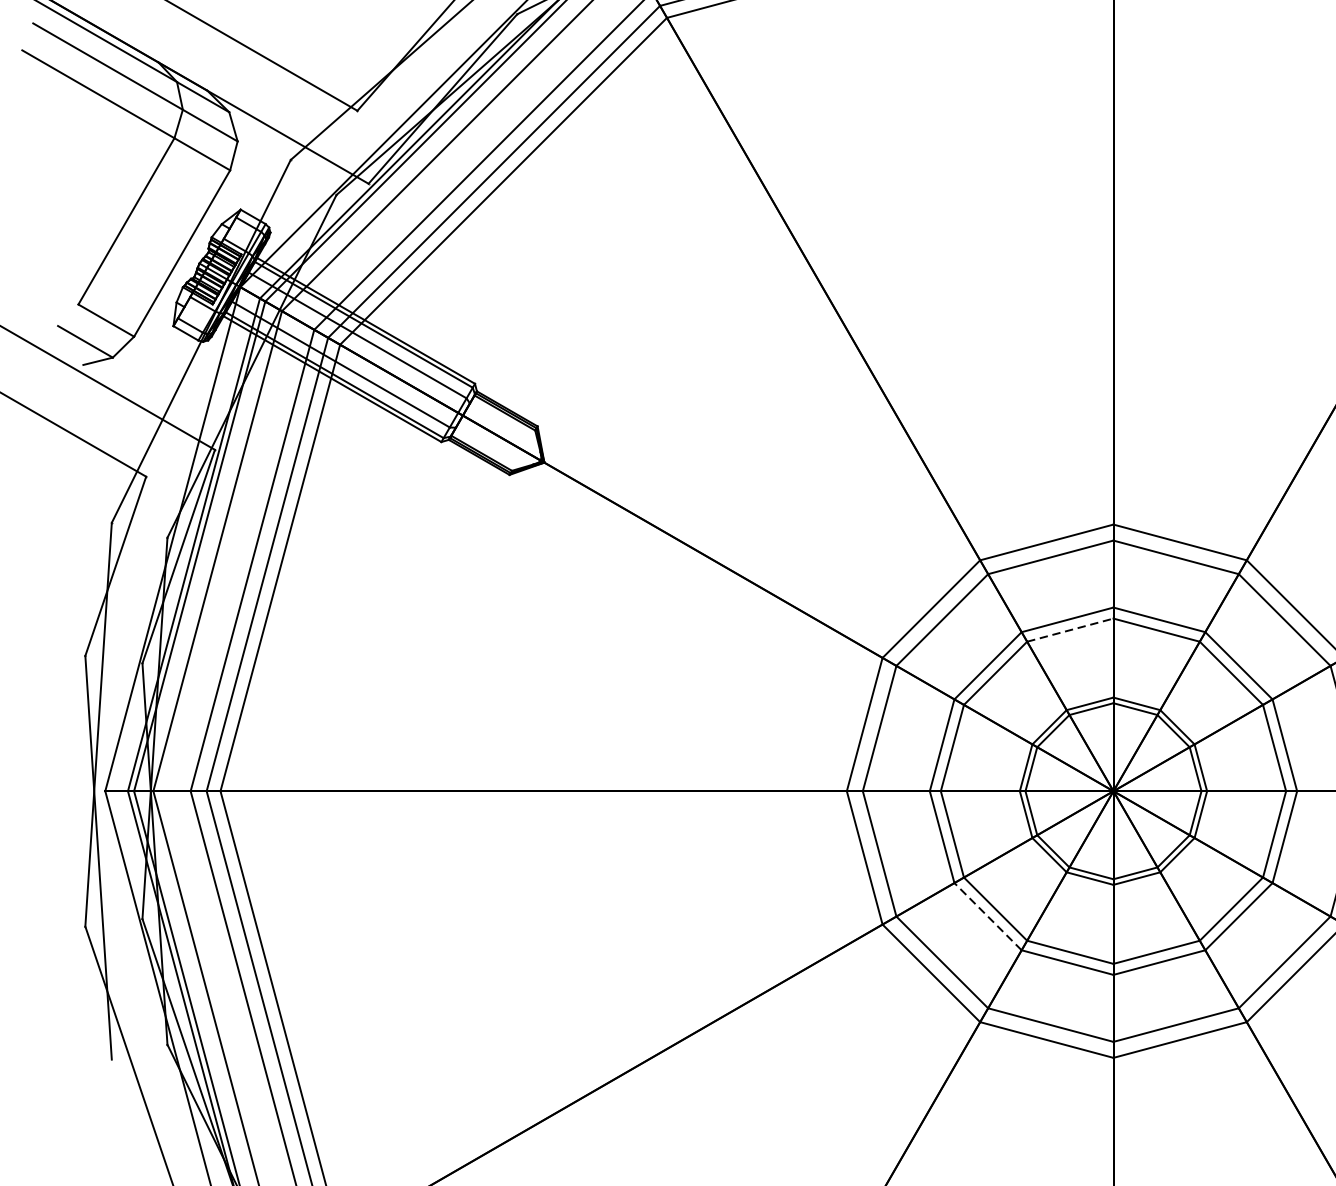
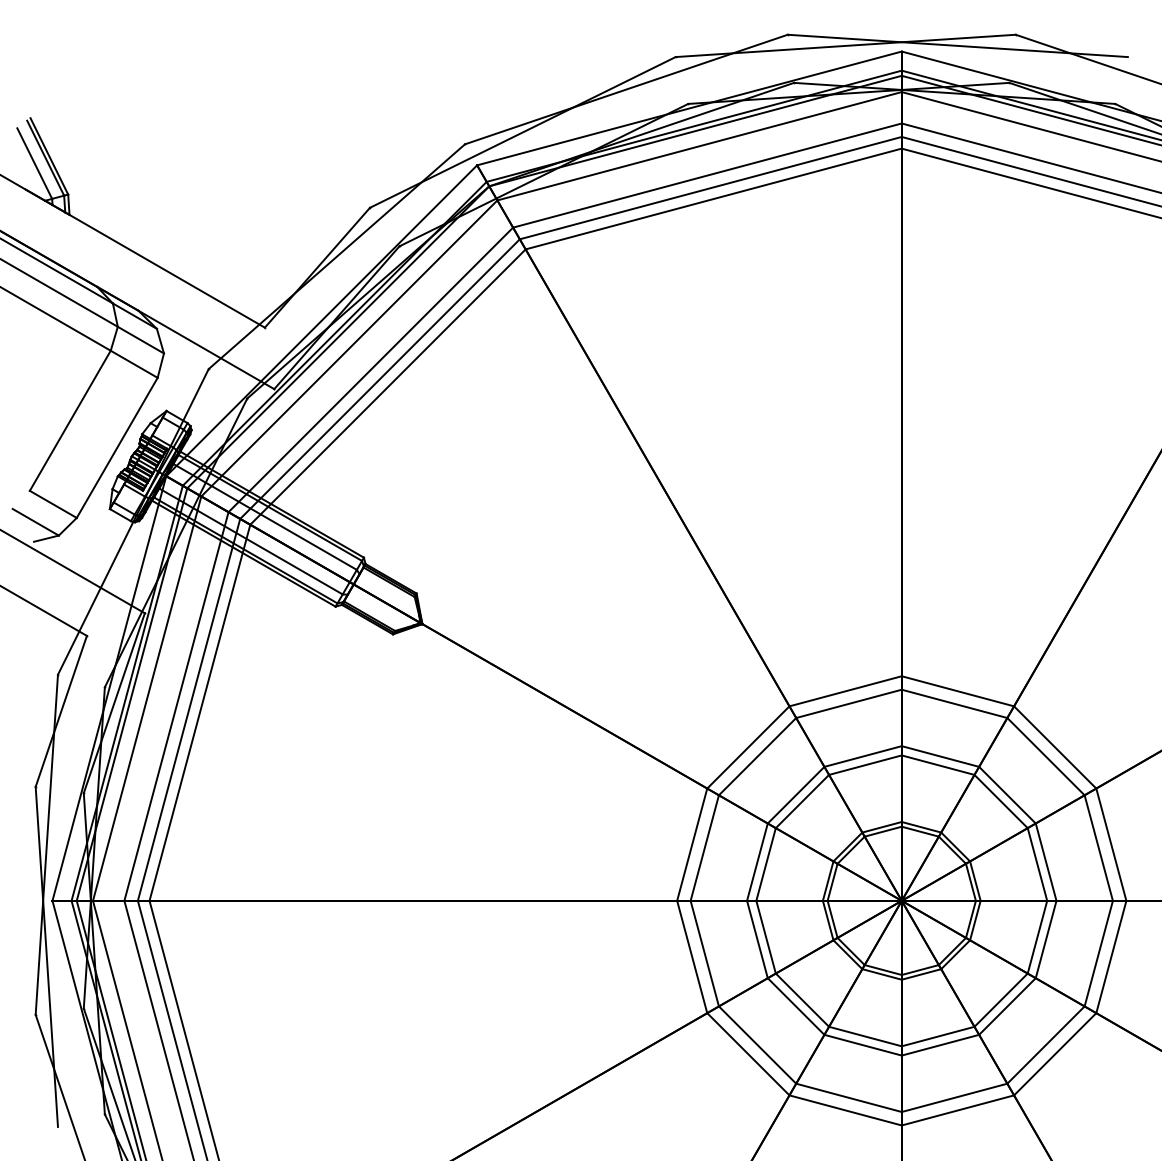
line: (1070, 630) -> (865, 765), dashed -> solid
line: (987, 916) -> (795, 1006), dashed -> solid

